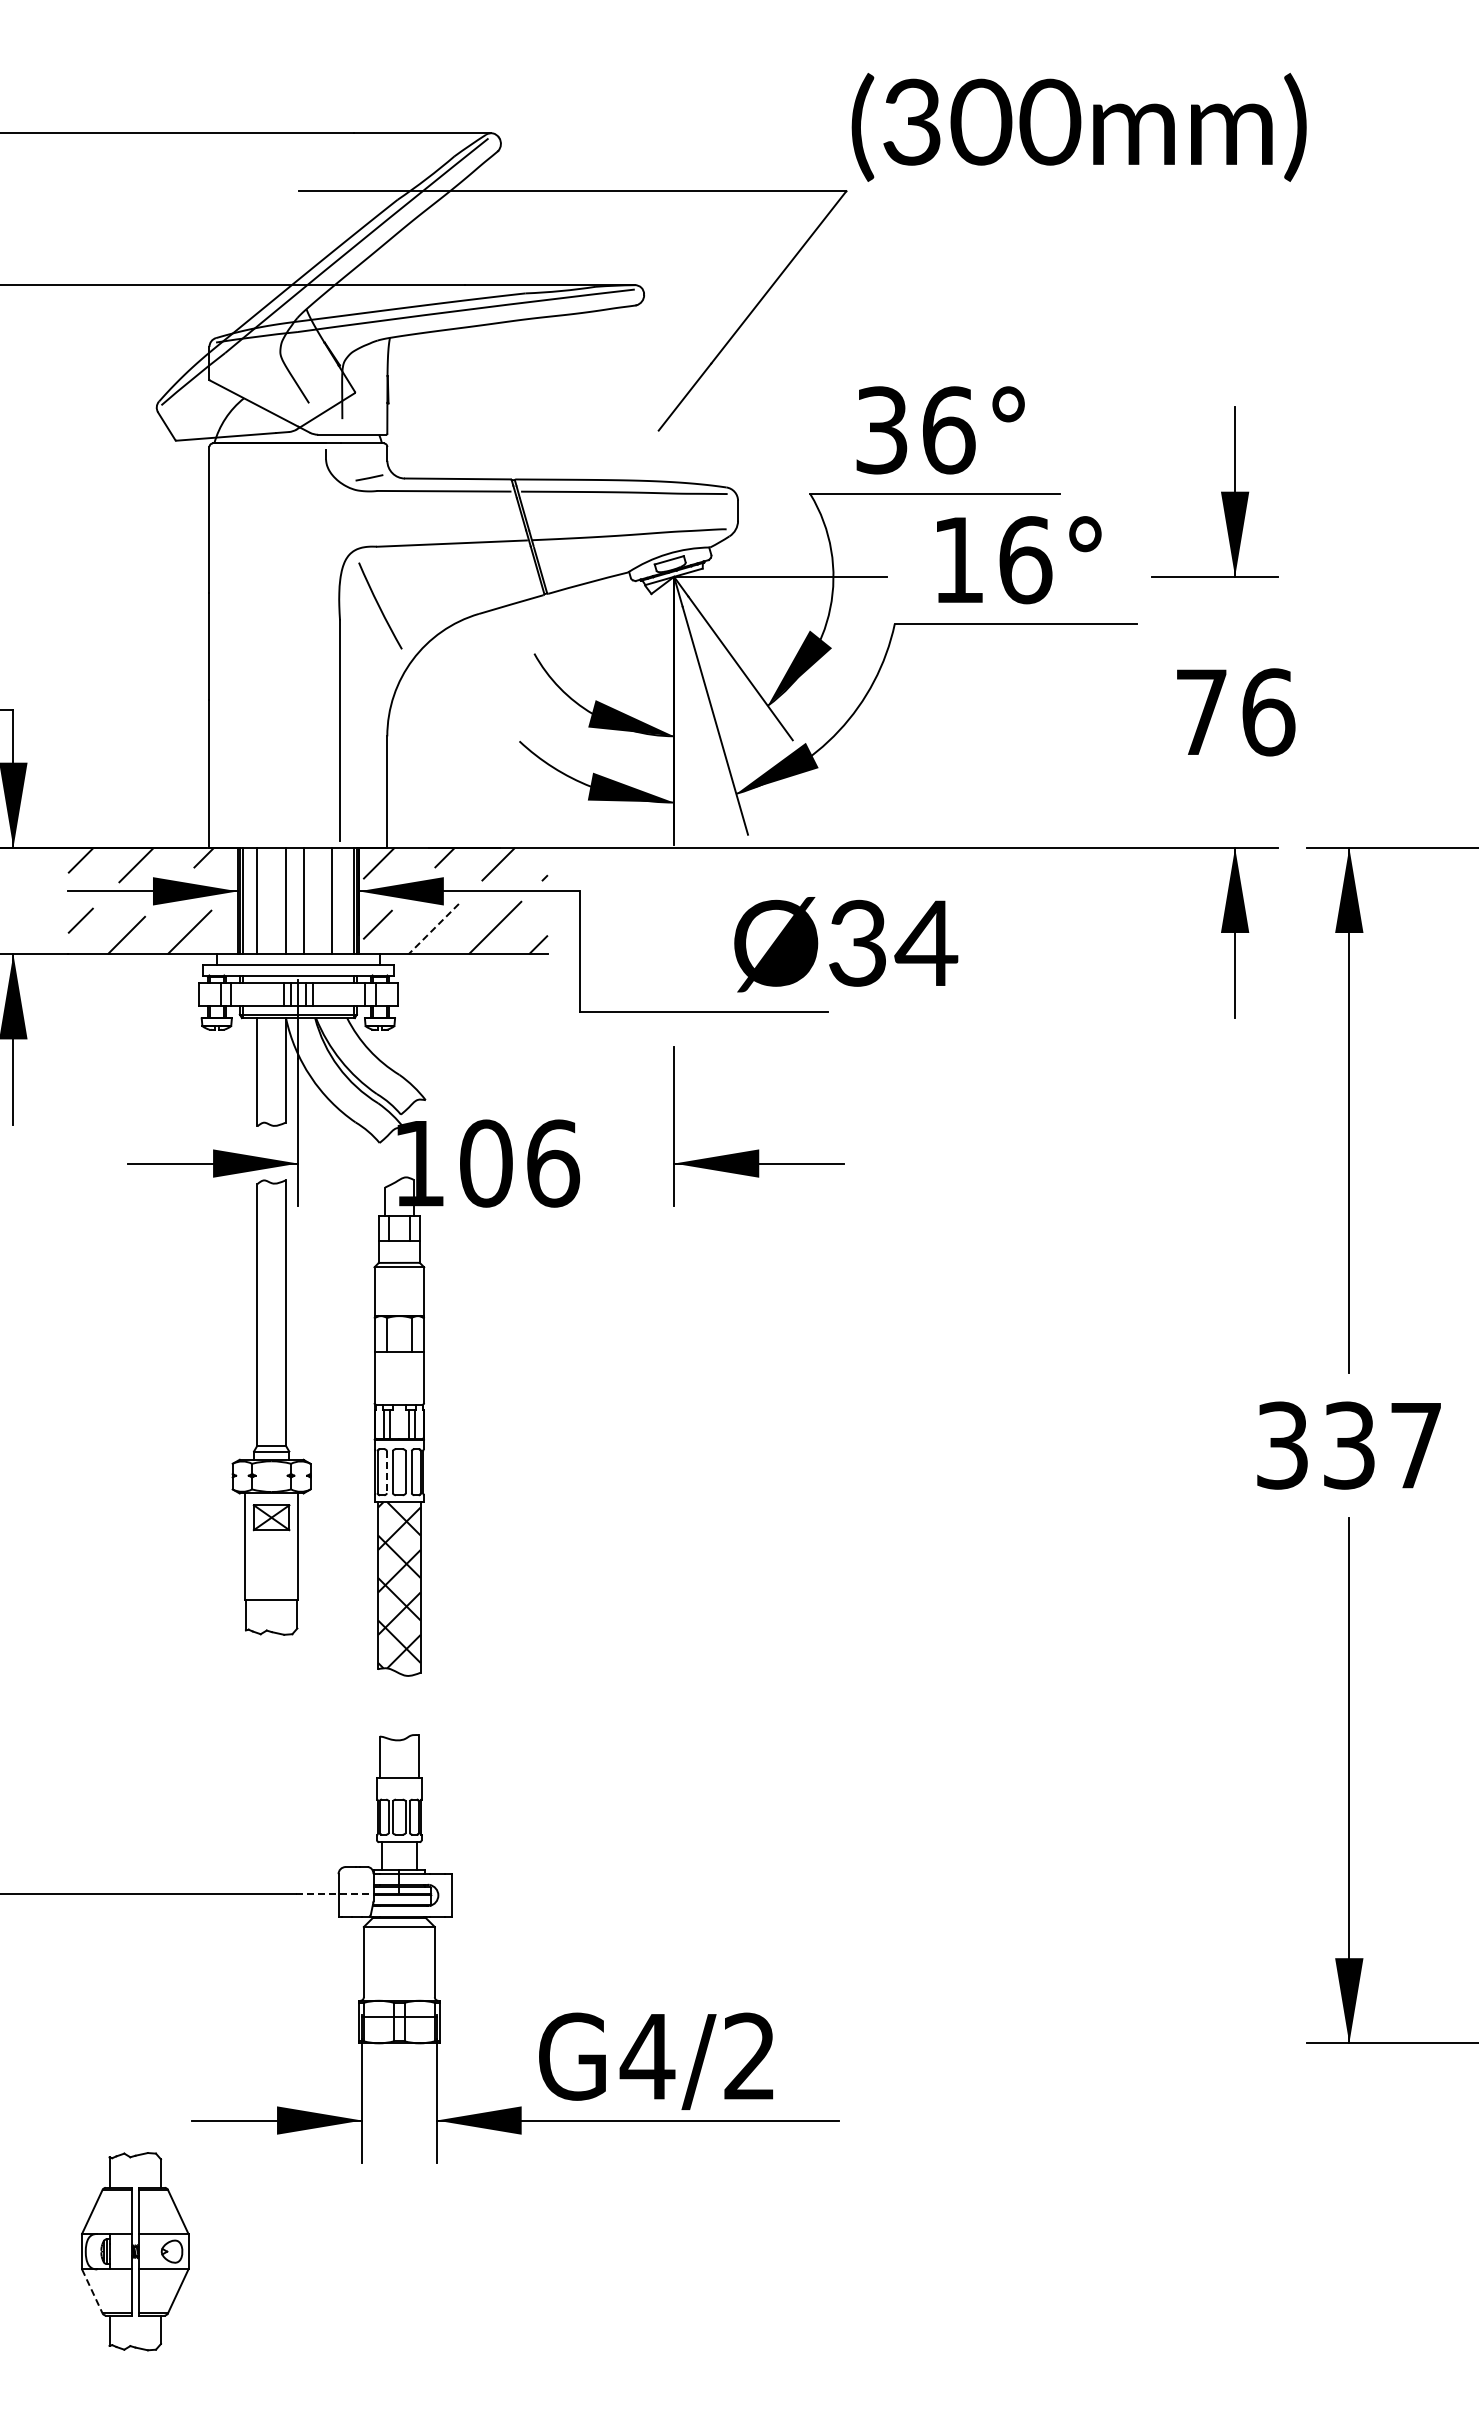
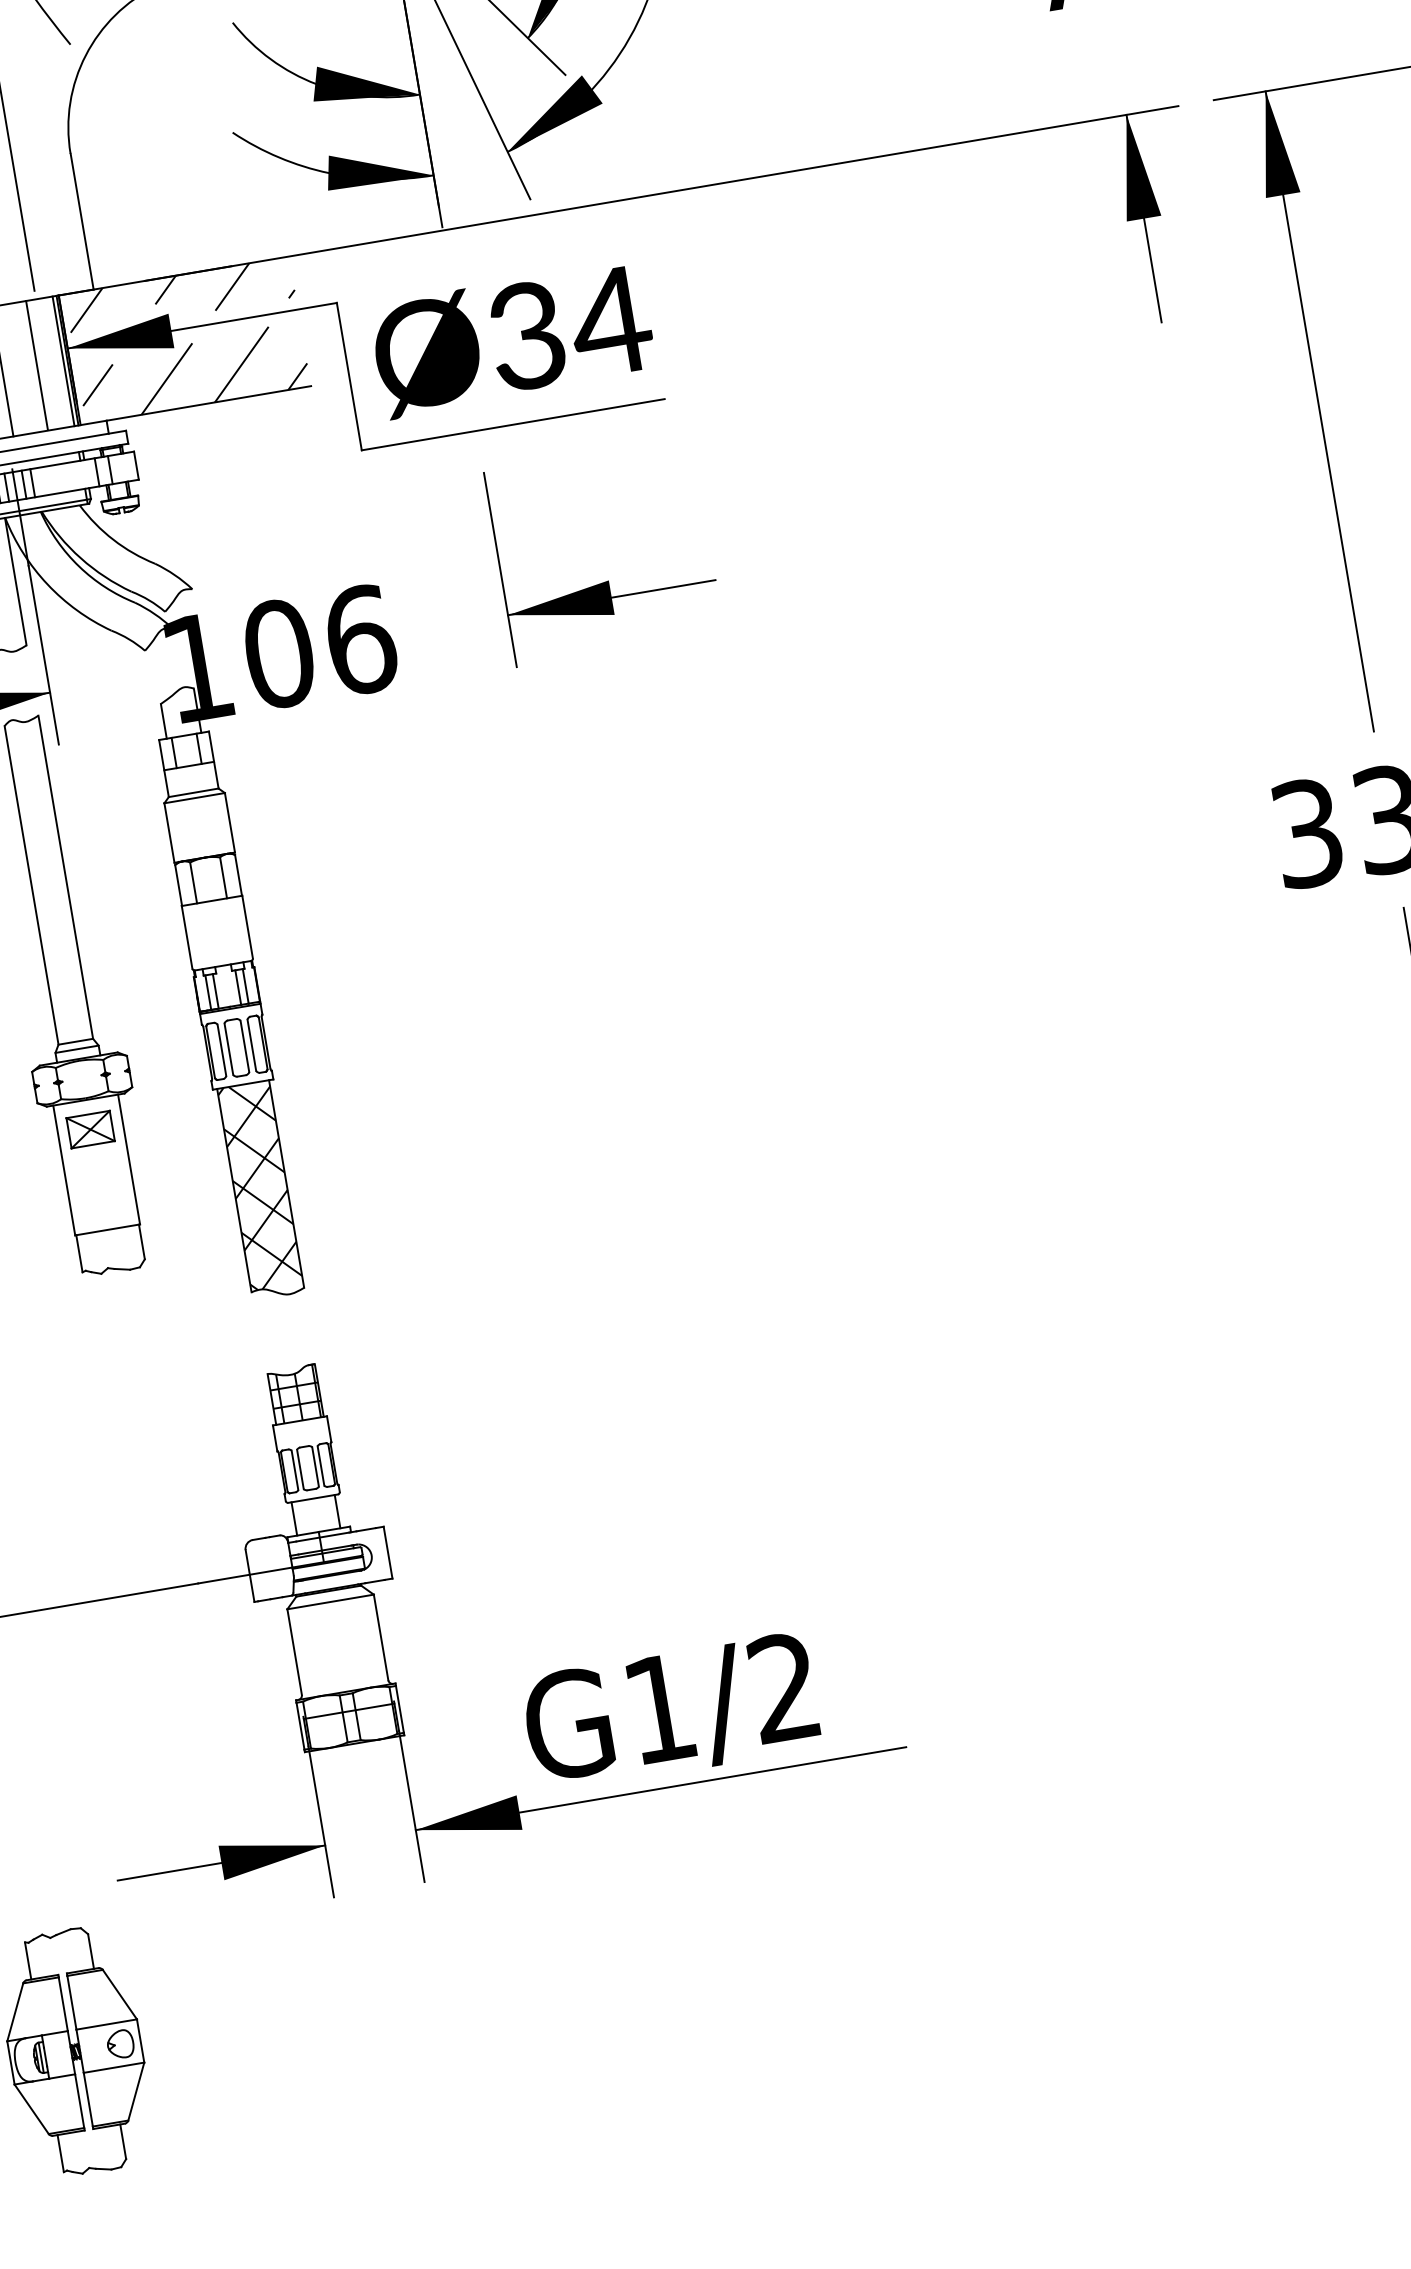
line: (433, 929) -> (166, 379), dashed -> solid
text: (846, 944) -> (513, 339), moved
line: (387, 1472) -> (222, 1050), dashed -> solid
hatch: (398, 1756) -> (294, 1394), added
line: (334, 1894) -> (244, 1575), dashed -> solid
text: (647, 2056) -> (659, 1708), G4/2 -> G1/2
line: (92, 2291) -> (31, 2109), dashed -> solid

